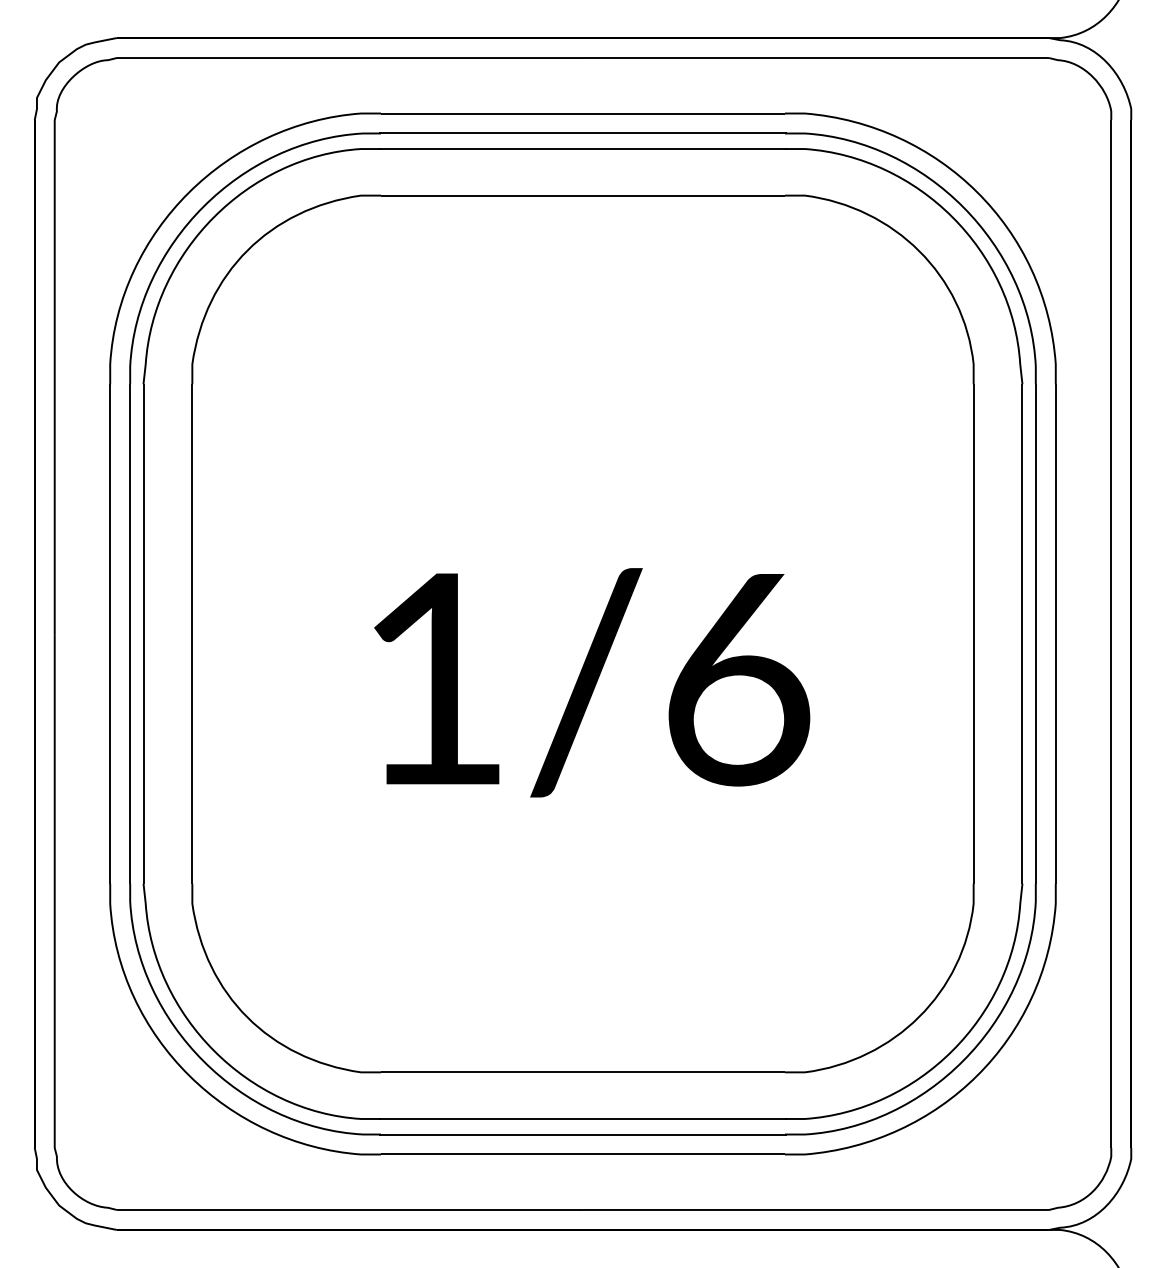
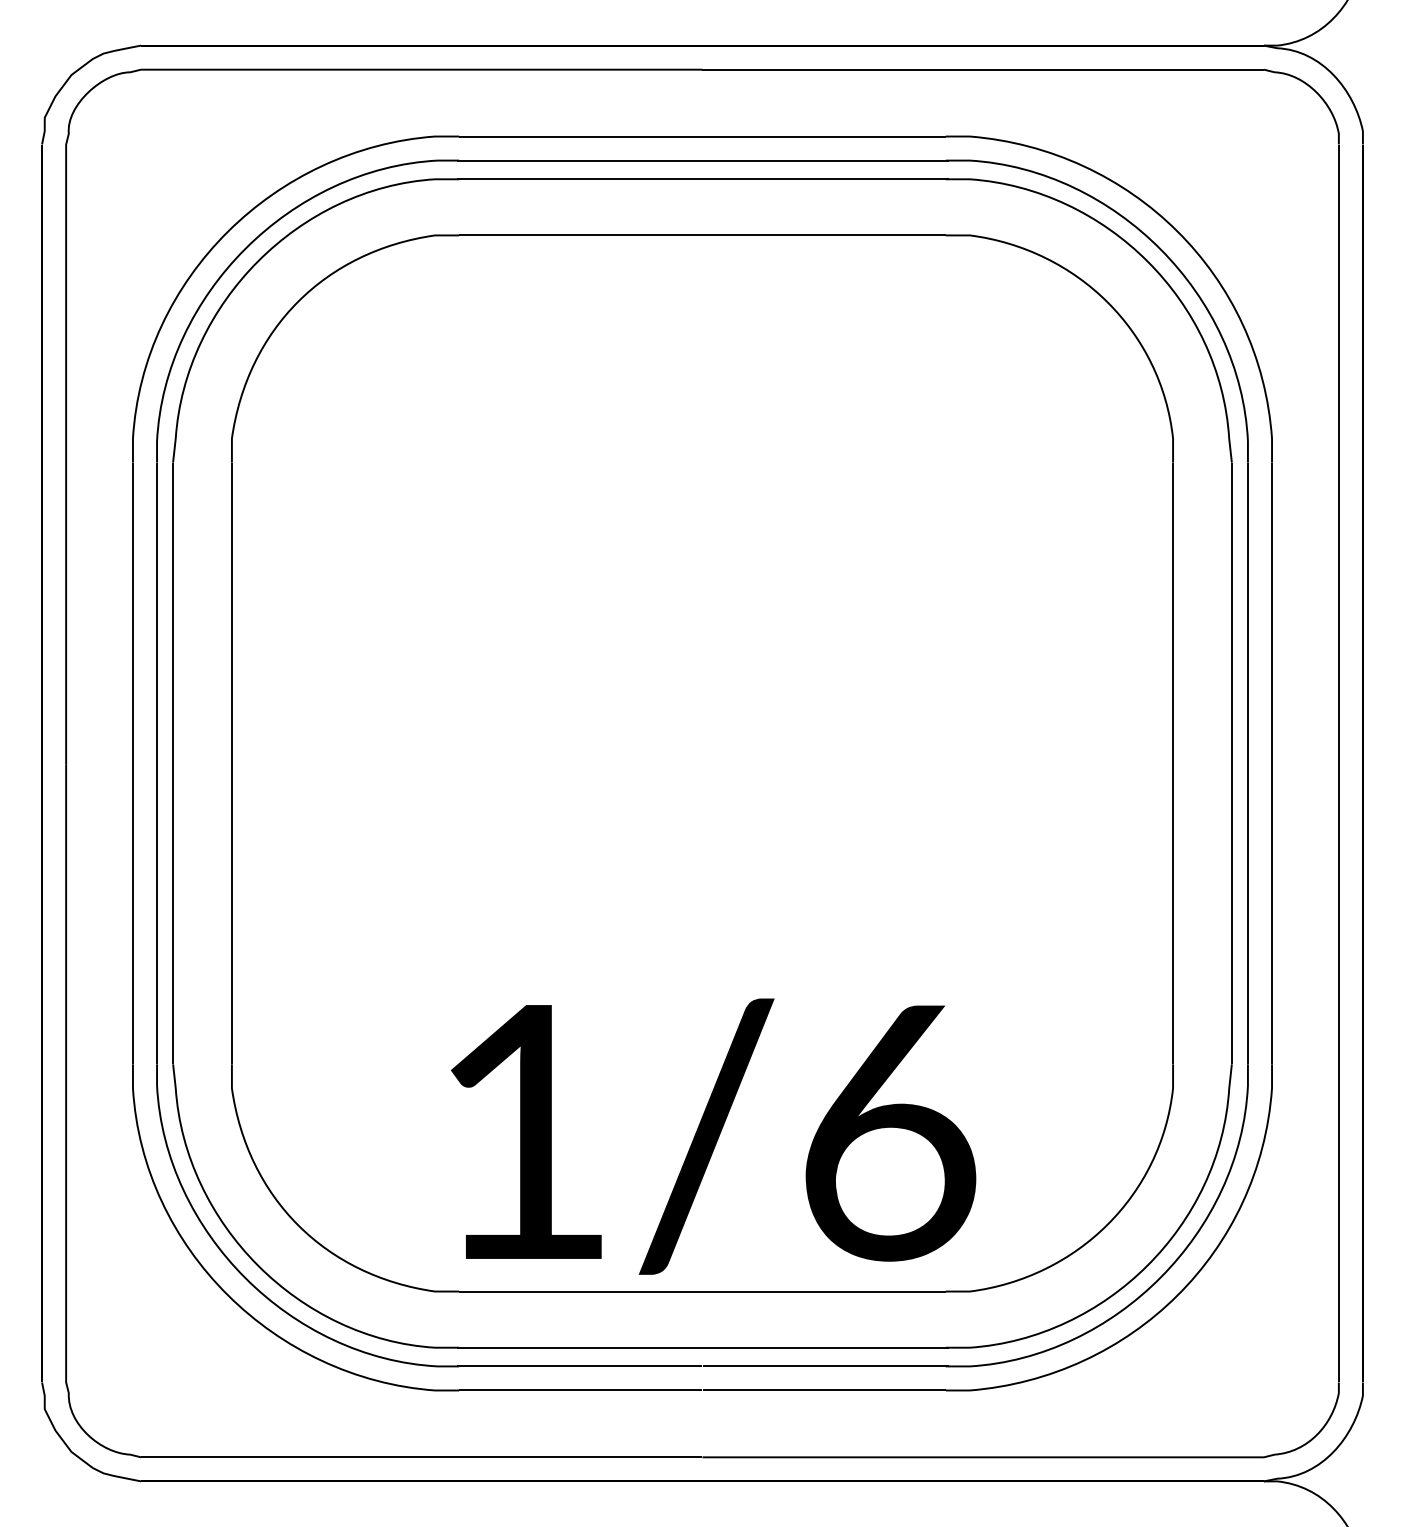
text: (592, 682) -> (713, 1136), moved

